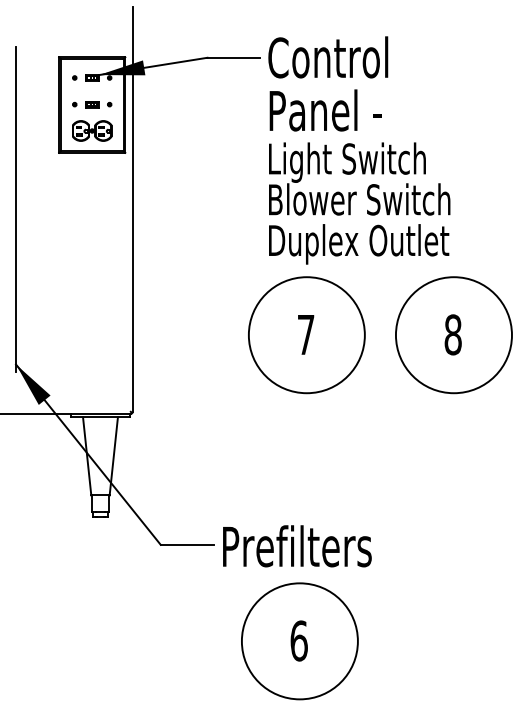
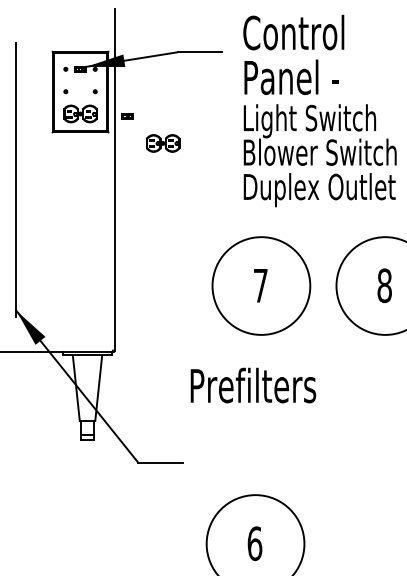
part: (92, 104) -> (127, 116), moved
text: (359, 150) -> (320, 111), moved
part: (190, 165) -> (163, 143), added
text: (297, 546) -> (253, 385), moved

